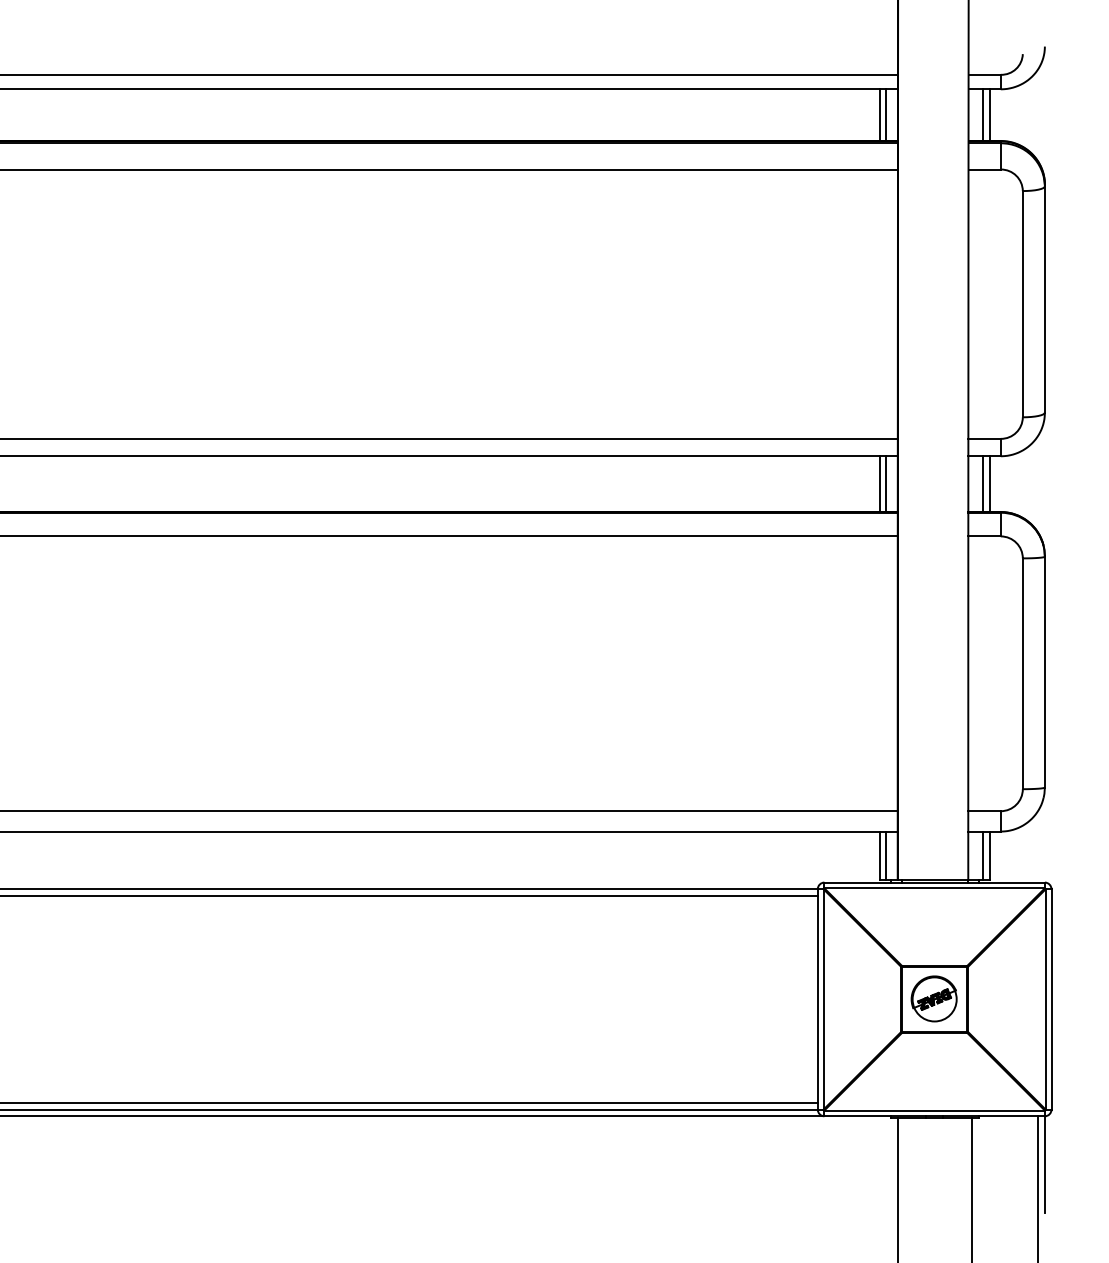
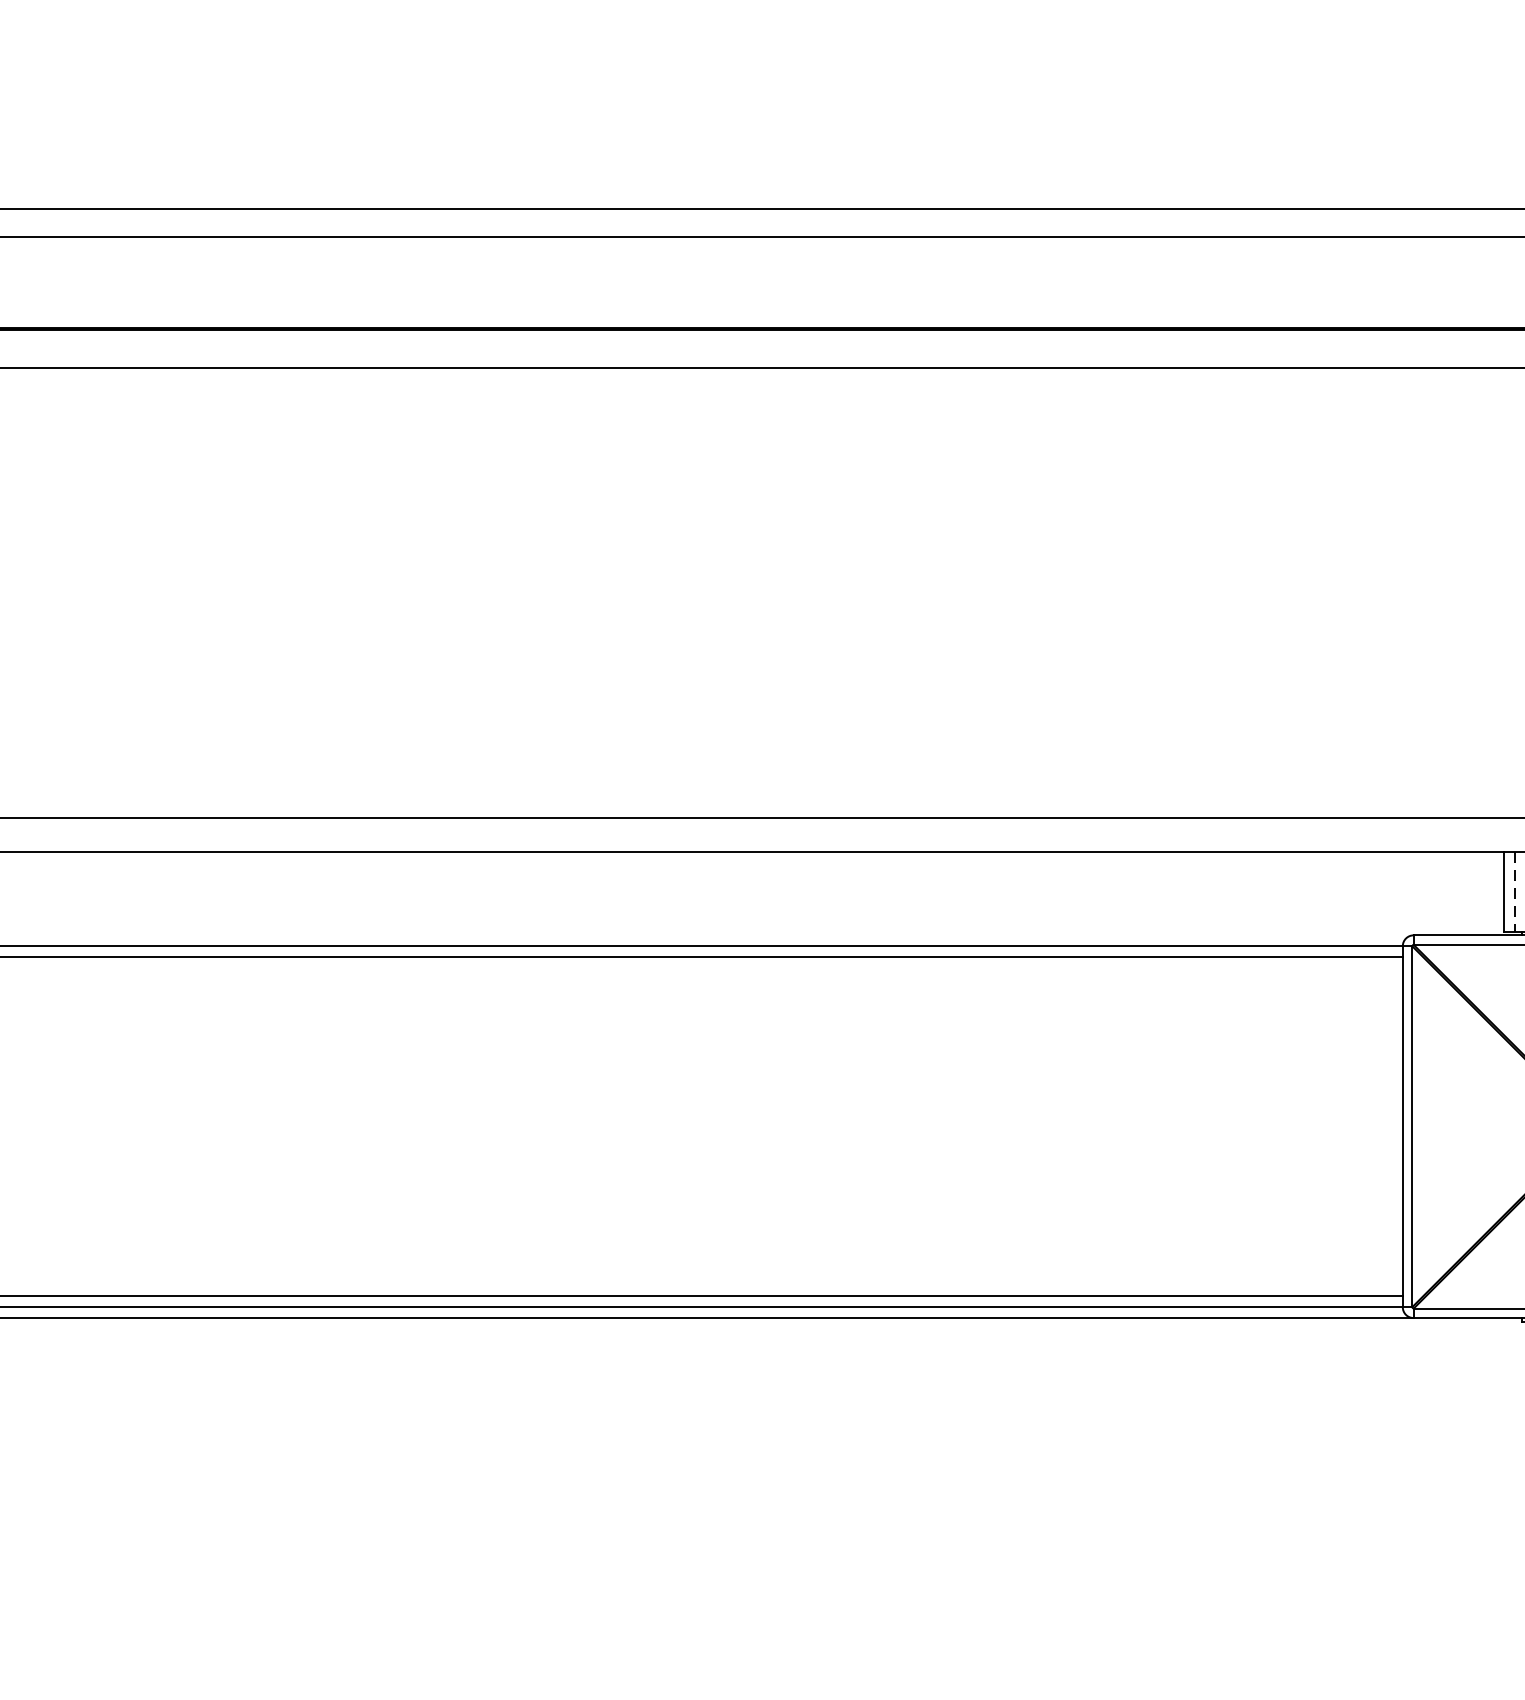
line: (879, 484) -> (1503, 283), removed
line: (886, 484) -> (1515, 283), removed
line: (886, 856) -> (1515, 892), solid -> dashed

